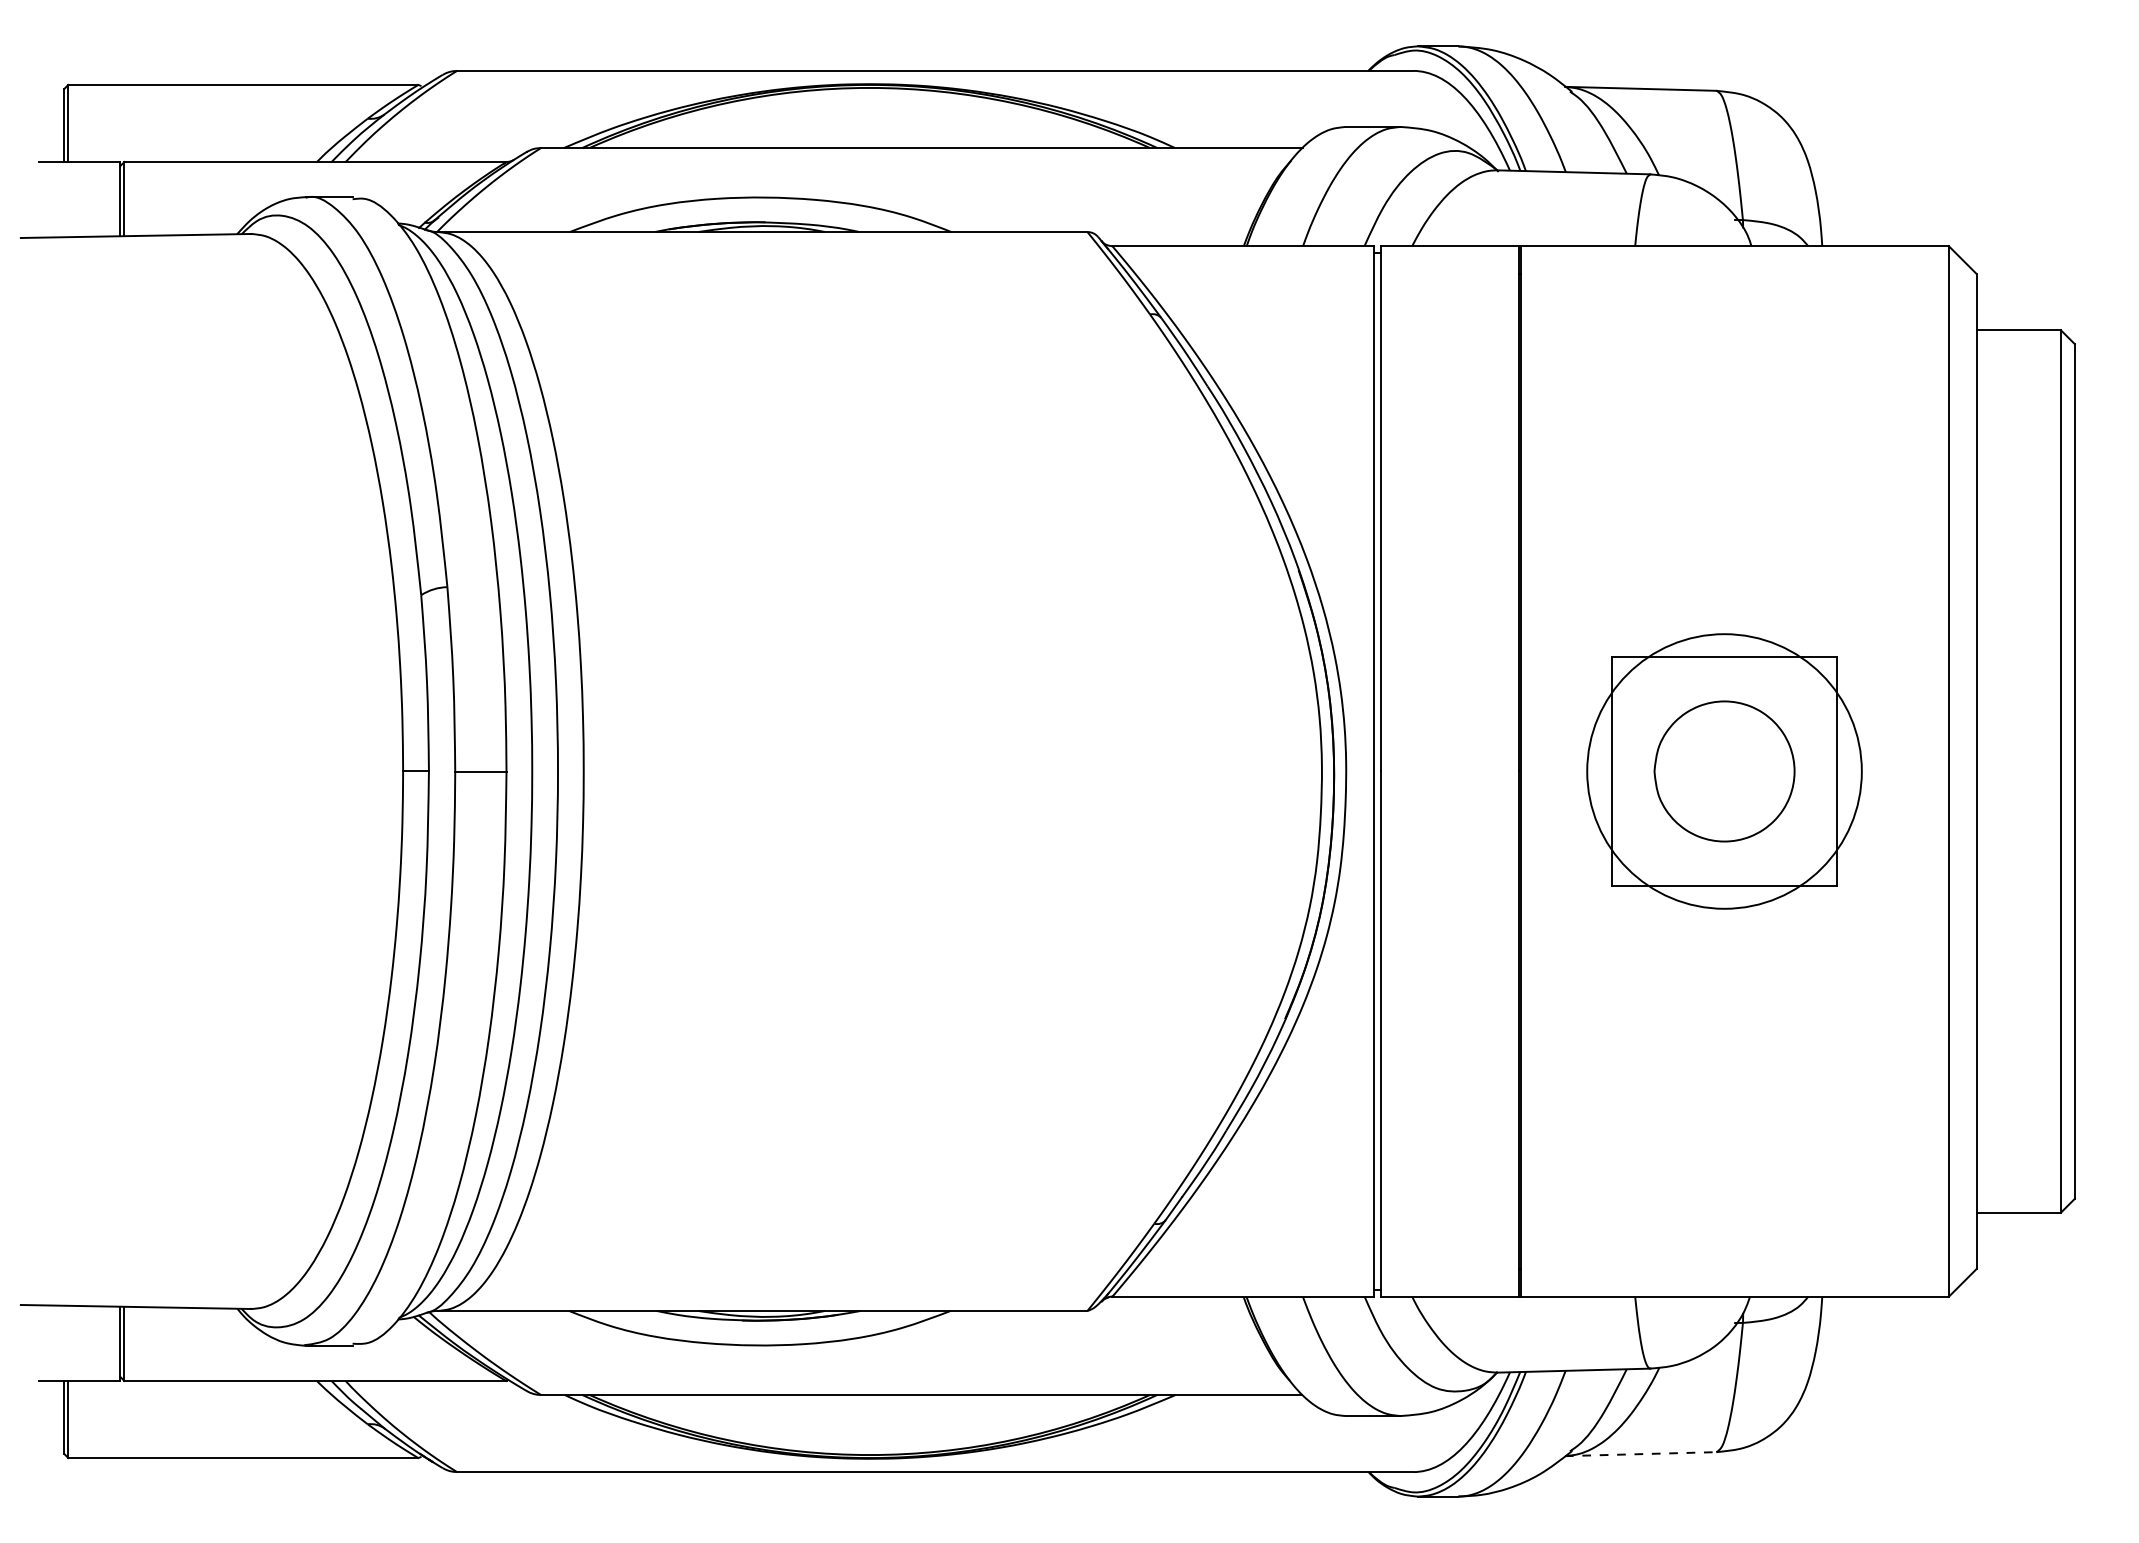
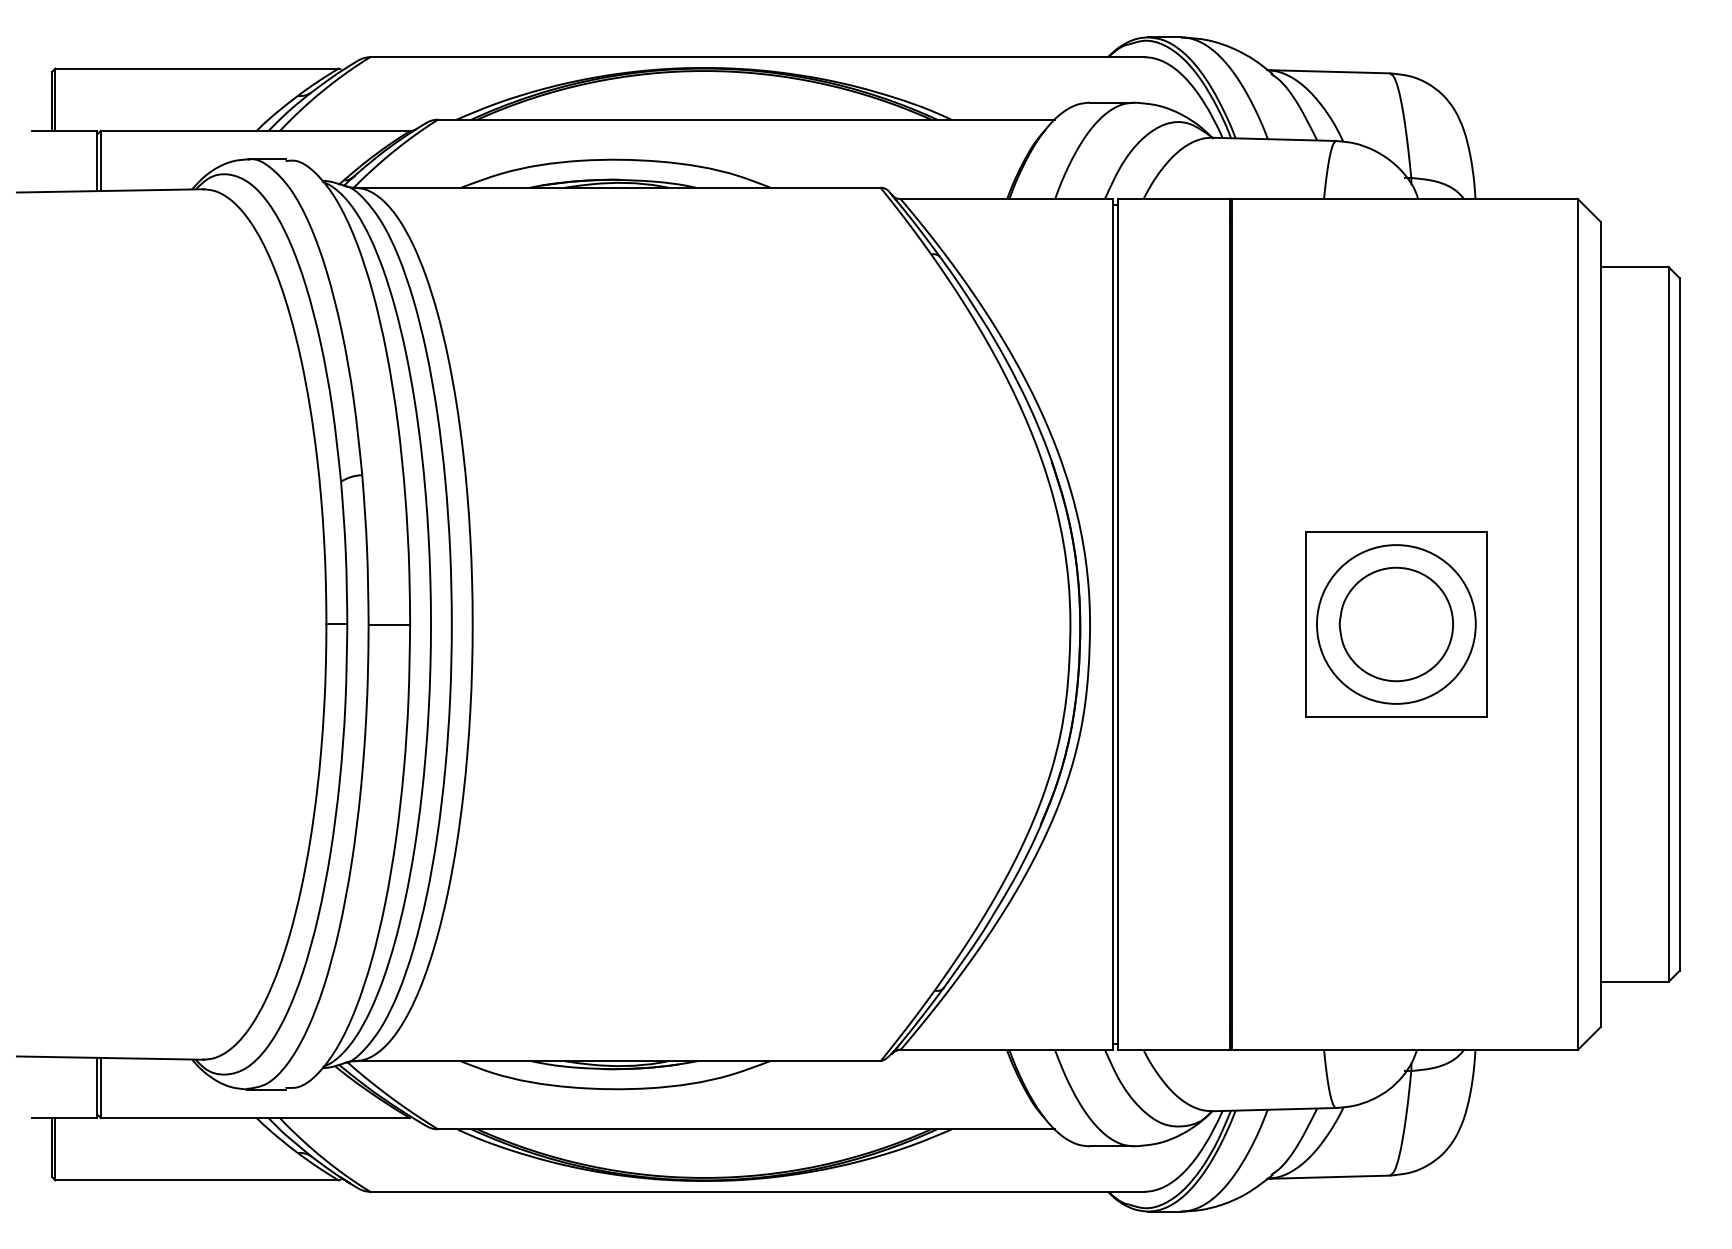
circle: (1724, 771) -> (1396, 624), size x0.71
line: (1640, 1454) -> (1328, 1177), dashed -> solid

